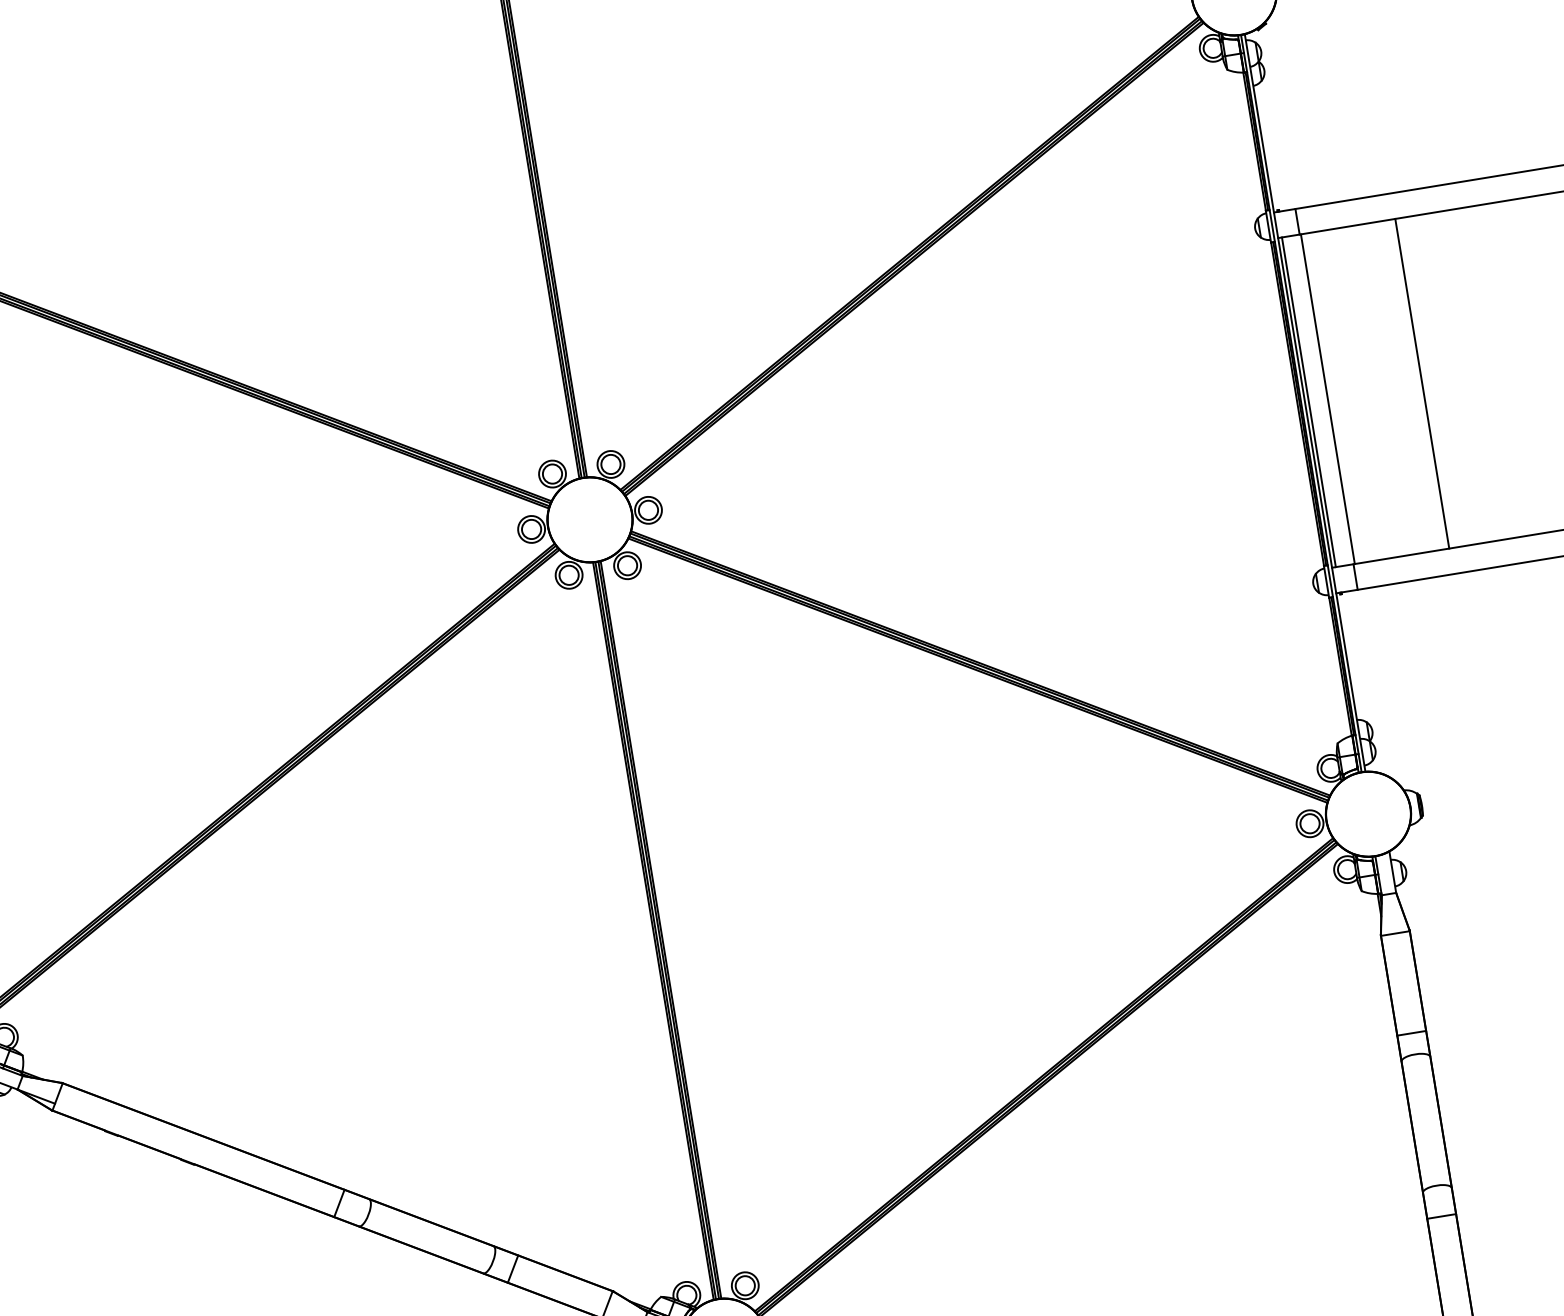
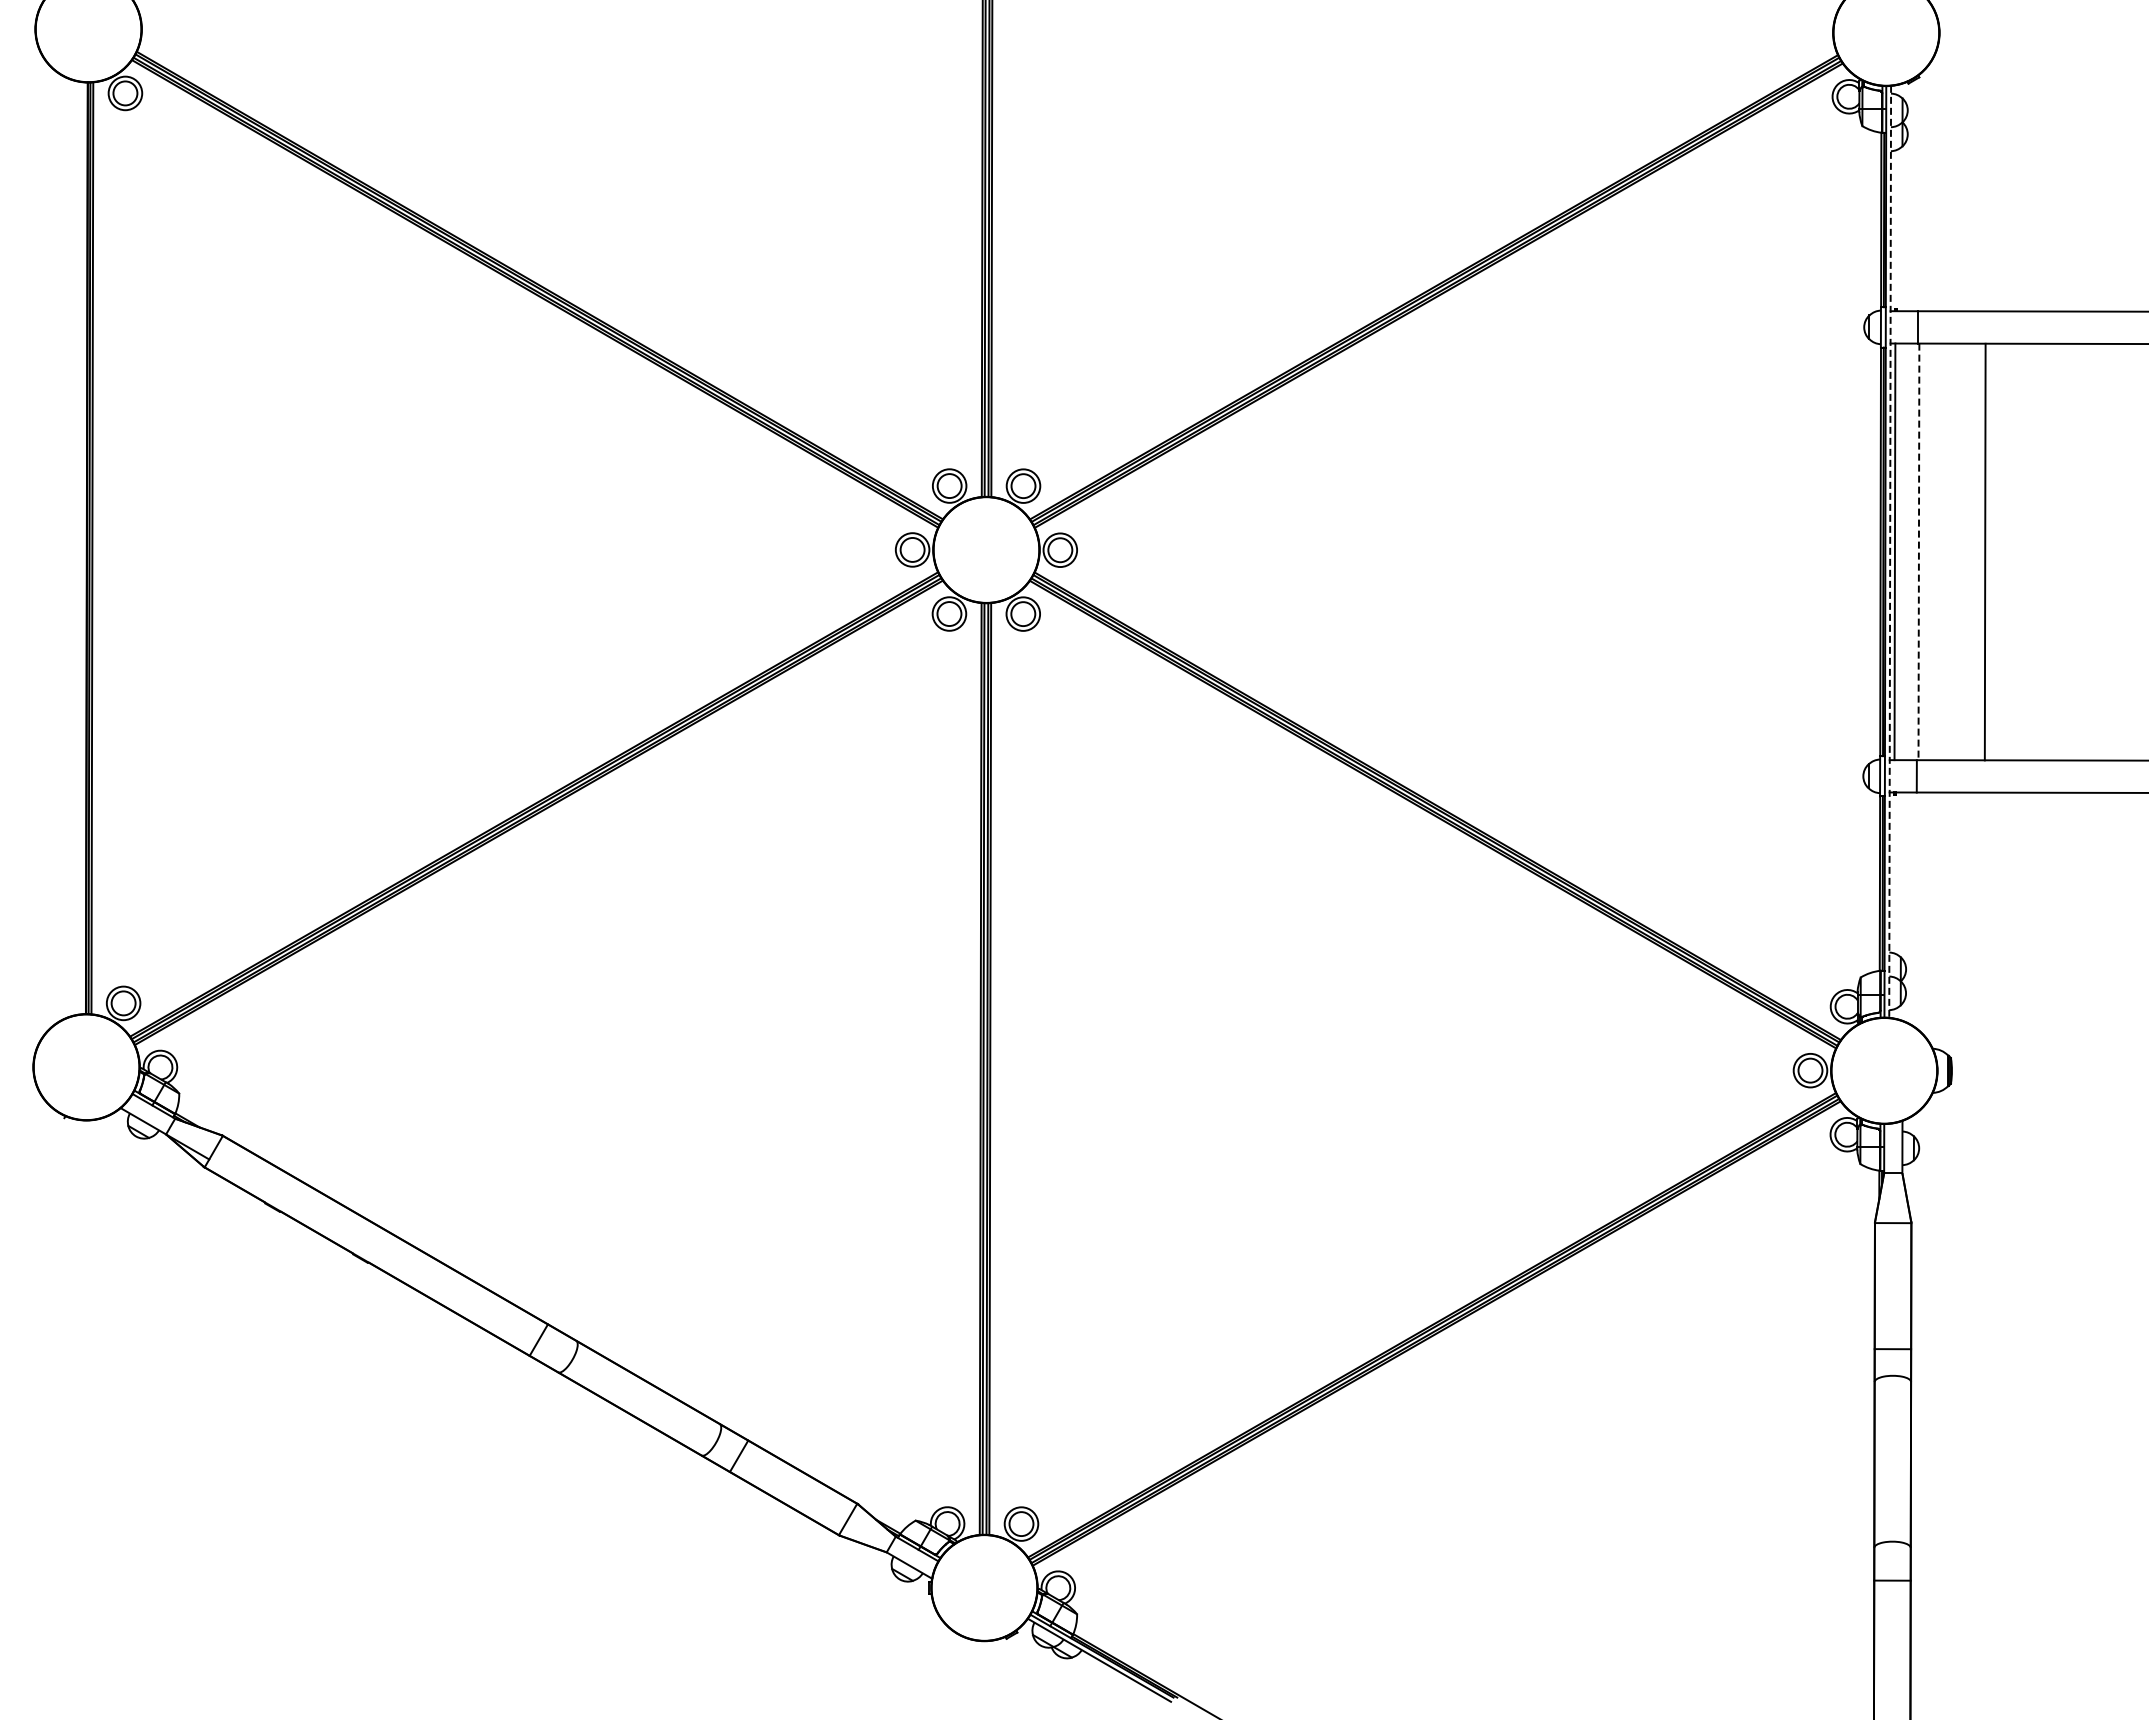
line: (1421, 383) -> (1984, 551), moved
line: (1327, 399) -> (1918, 552), solid -> dashed
line: (1305, 402) -> (1890, 551), solid -> dashed

